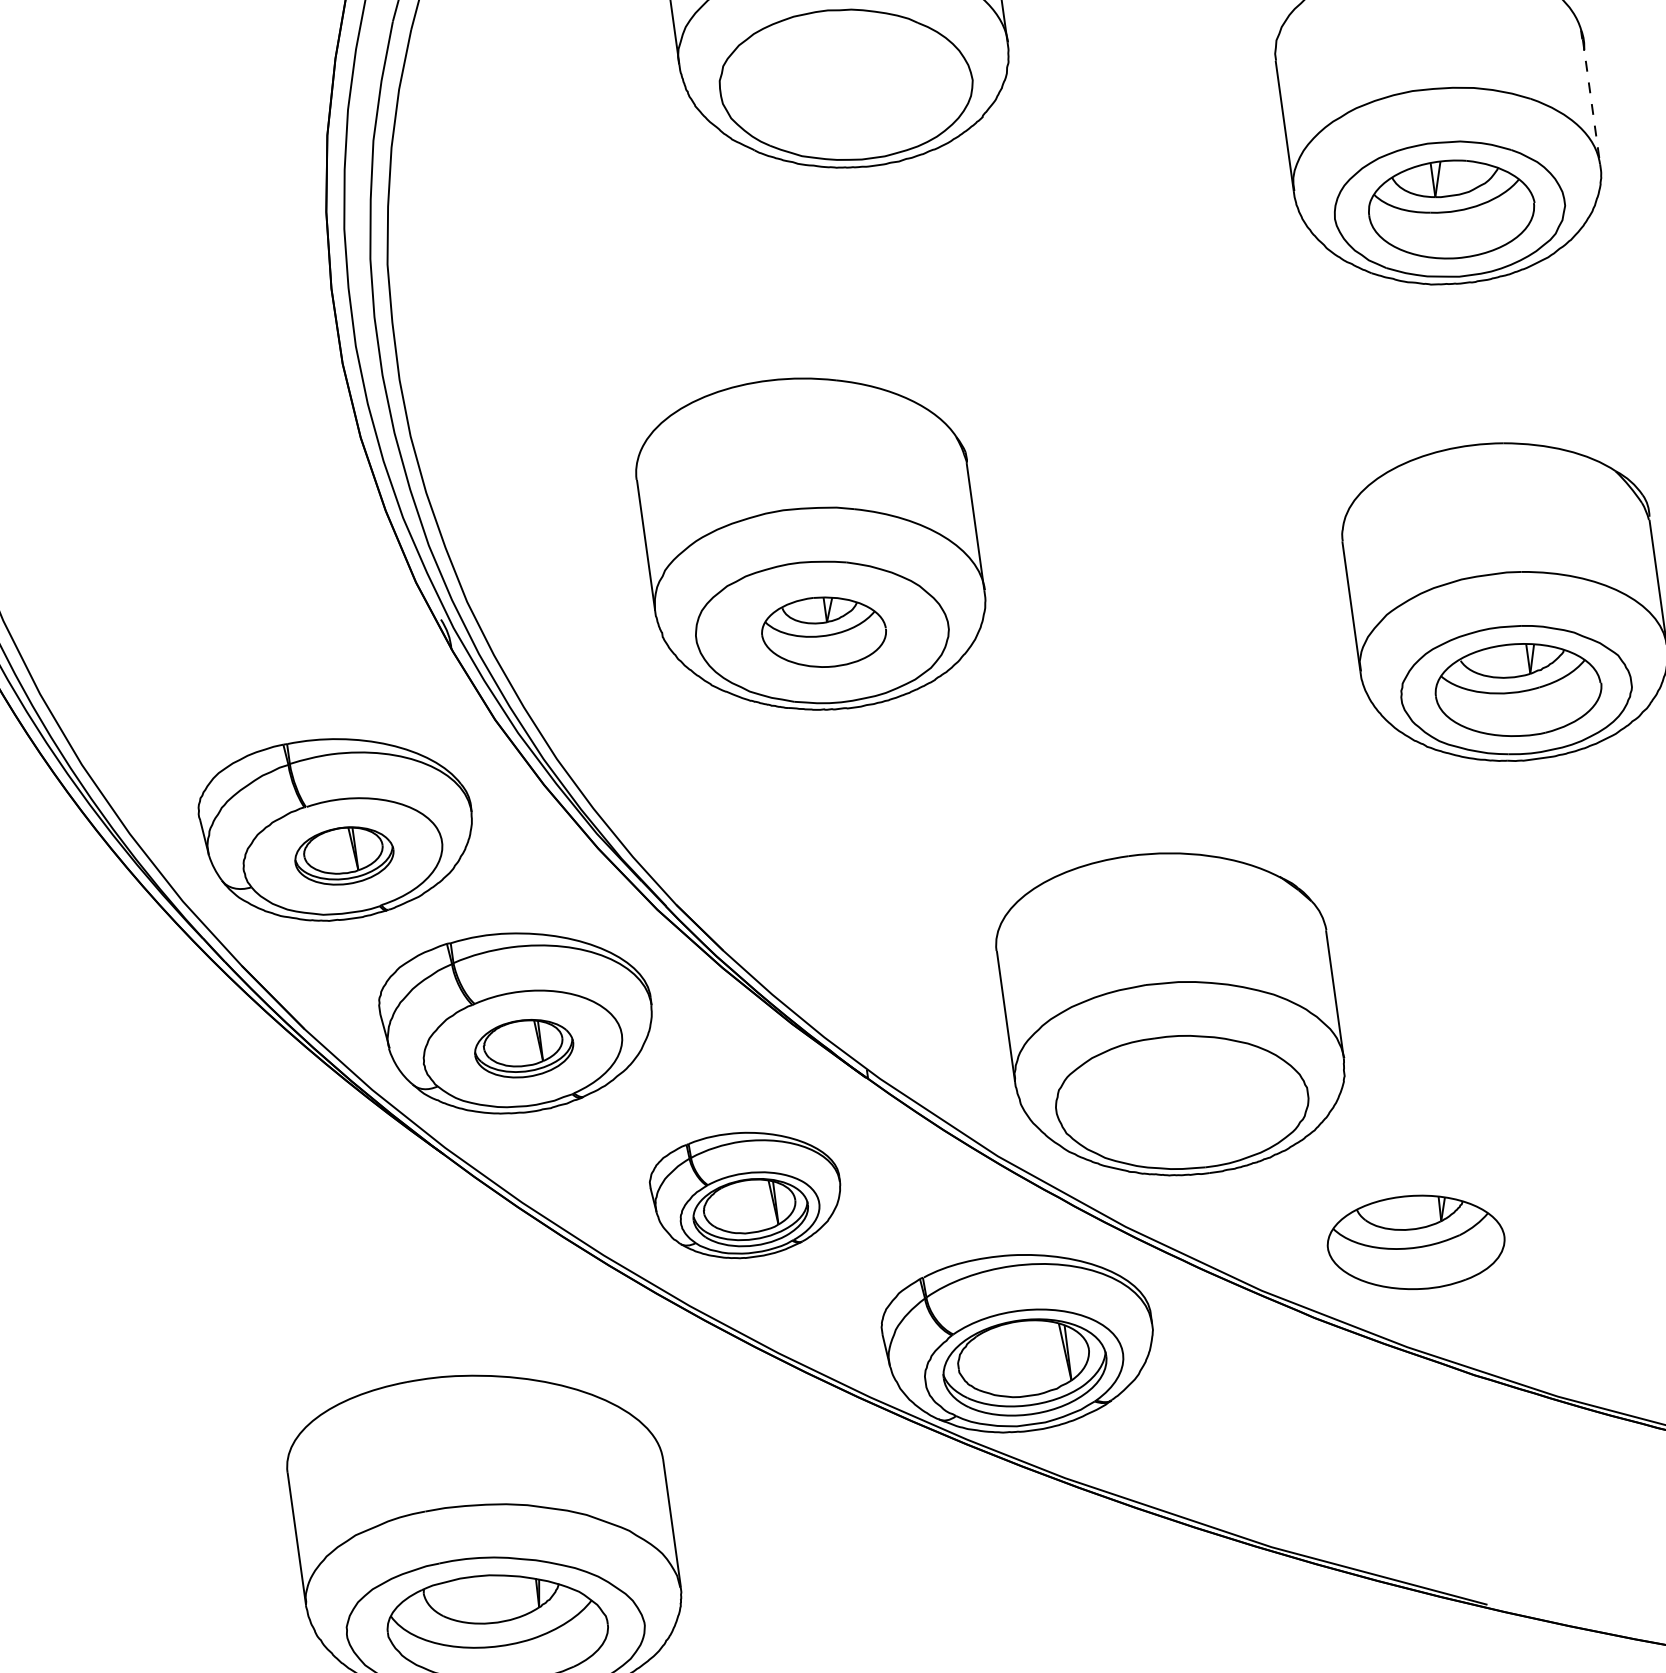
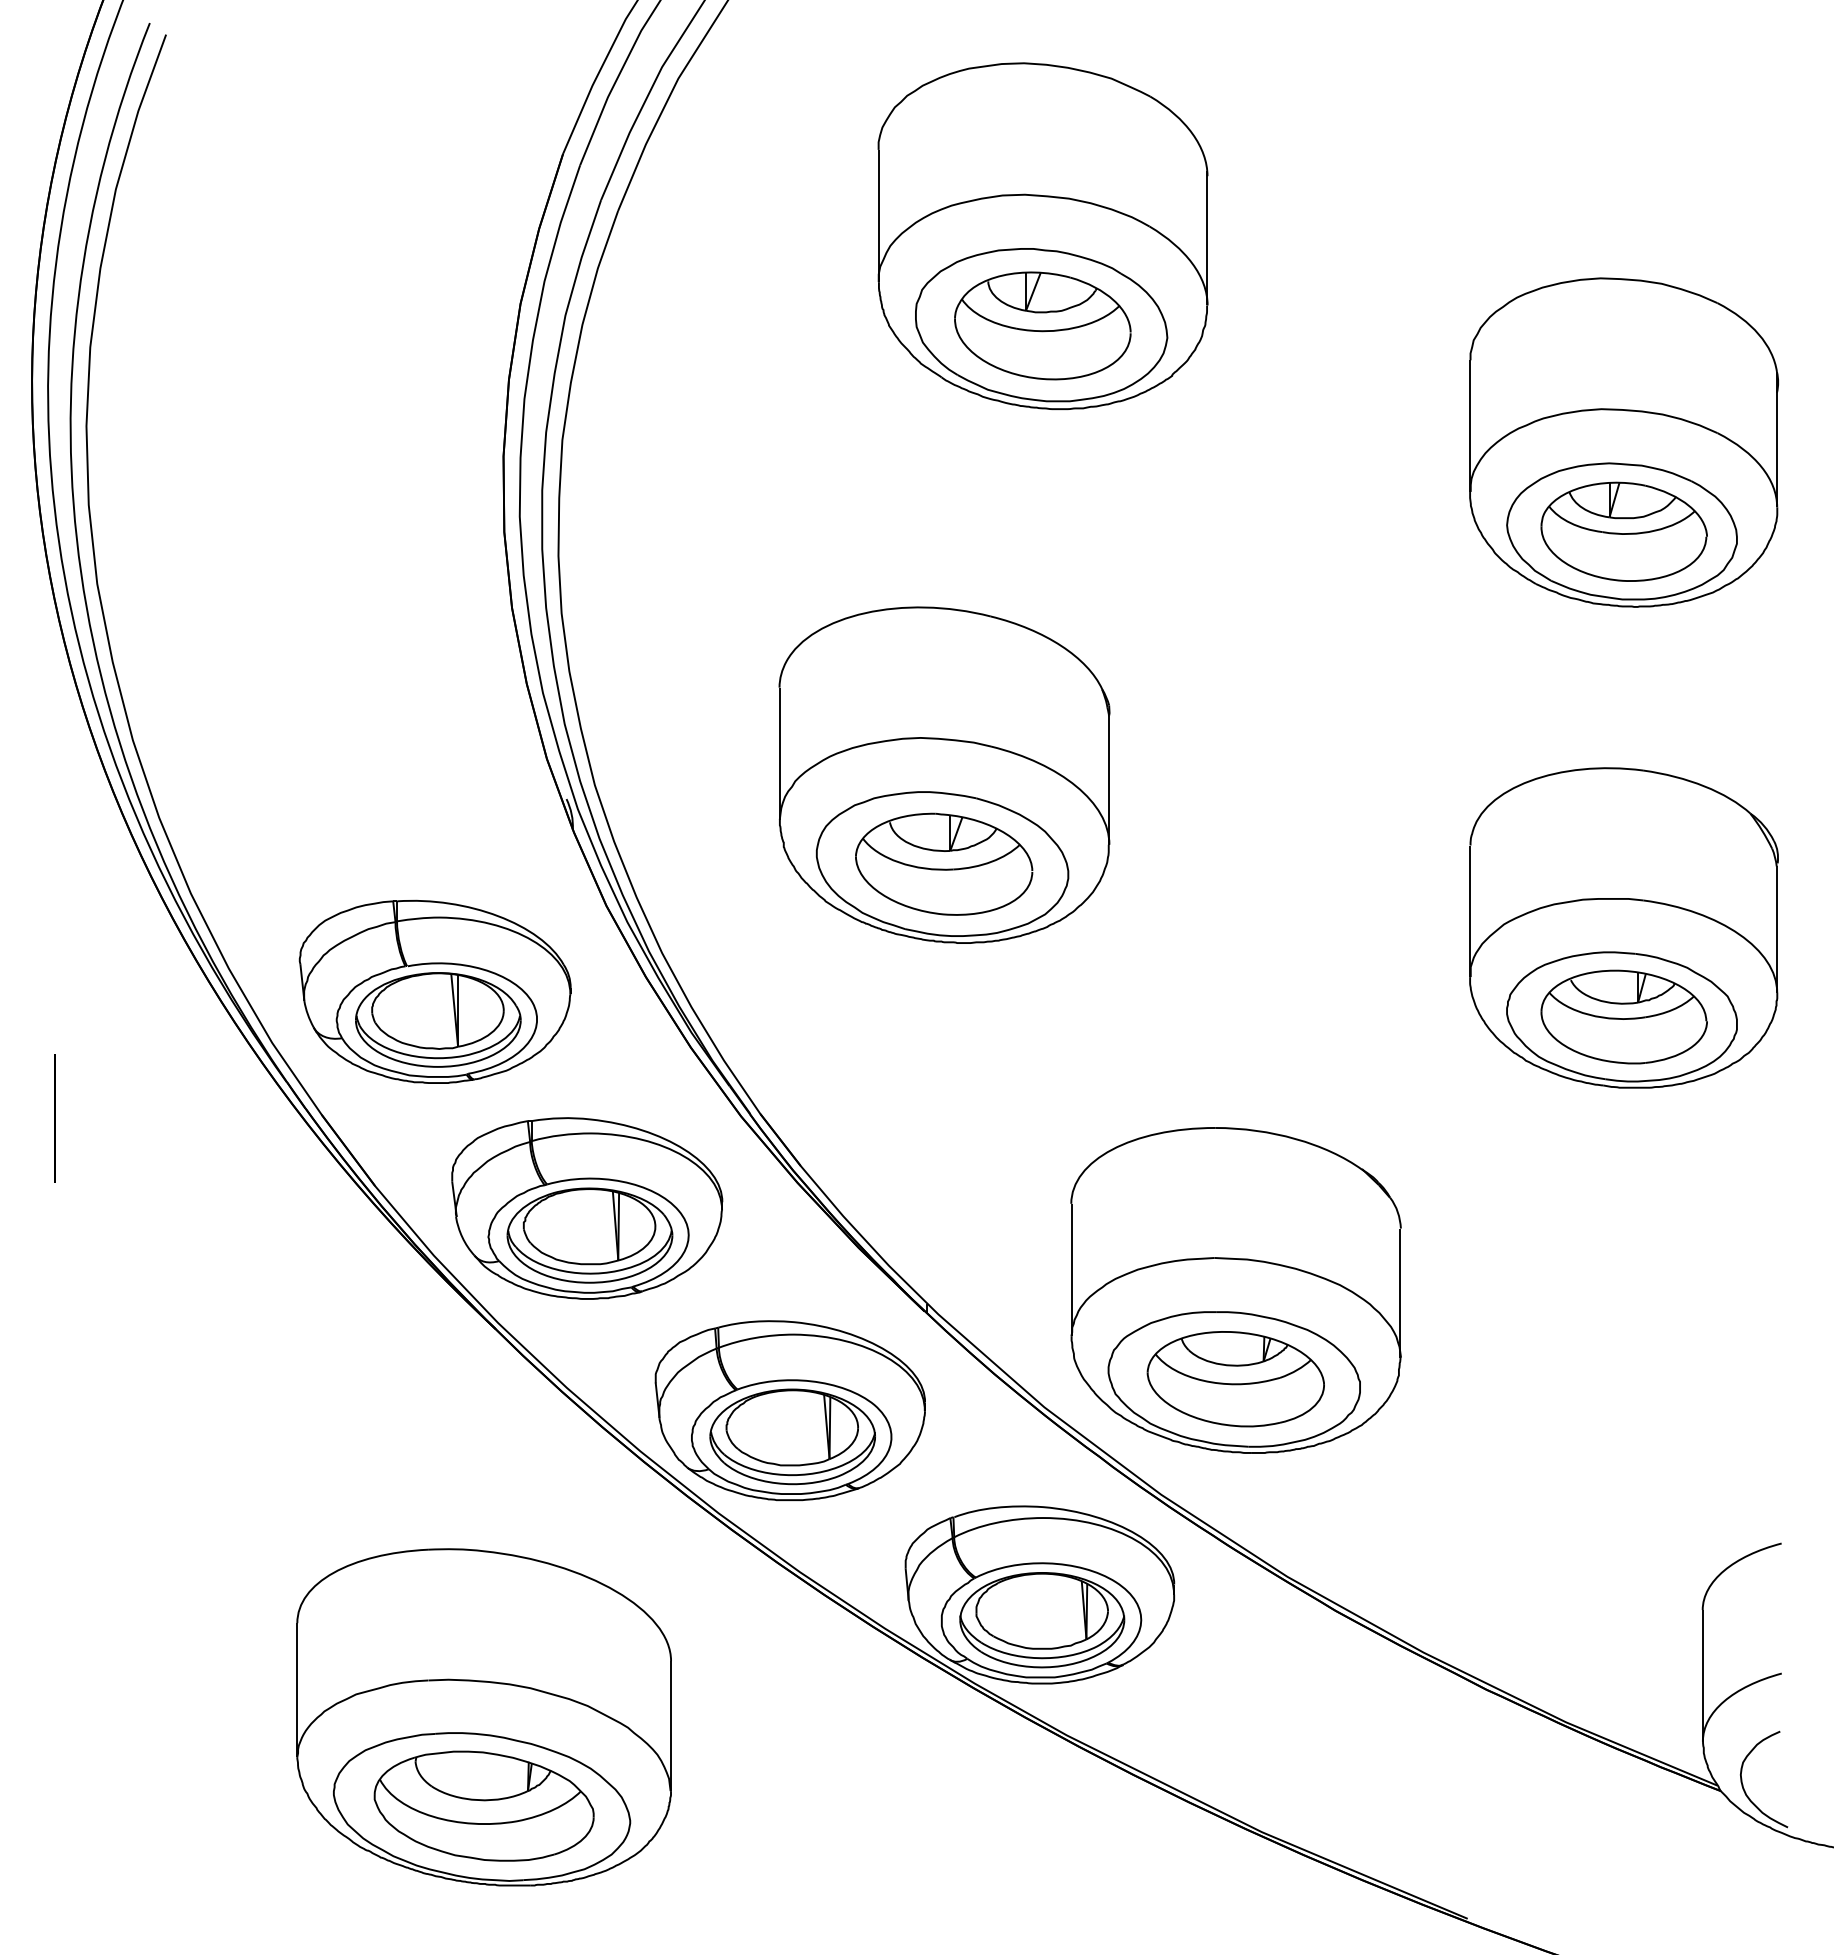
part: (847, 85) -> (1042, 325), added
line: (1591, 101) -> (1777, 444), dashed -> solid
part: (824, 631) -> (944, 863), size x1.43
part: (344, 855) -> (438, 1019), size x1.67
part: (523, 1048) -> (589, 1235), size x1.67
part: (745, 1194) -> (789, 1410), size x1.43
part: (1415, 1242) -> (1235, 1379), moved

